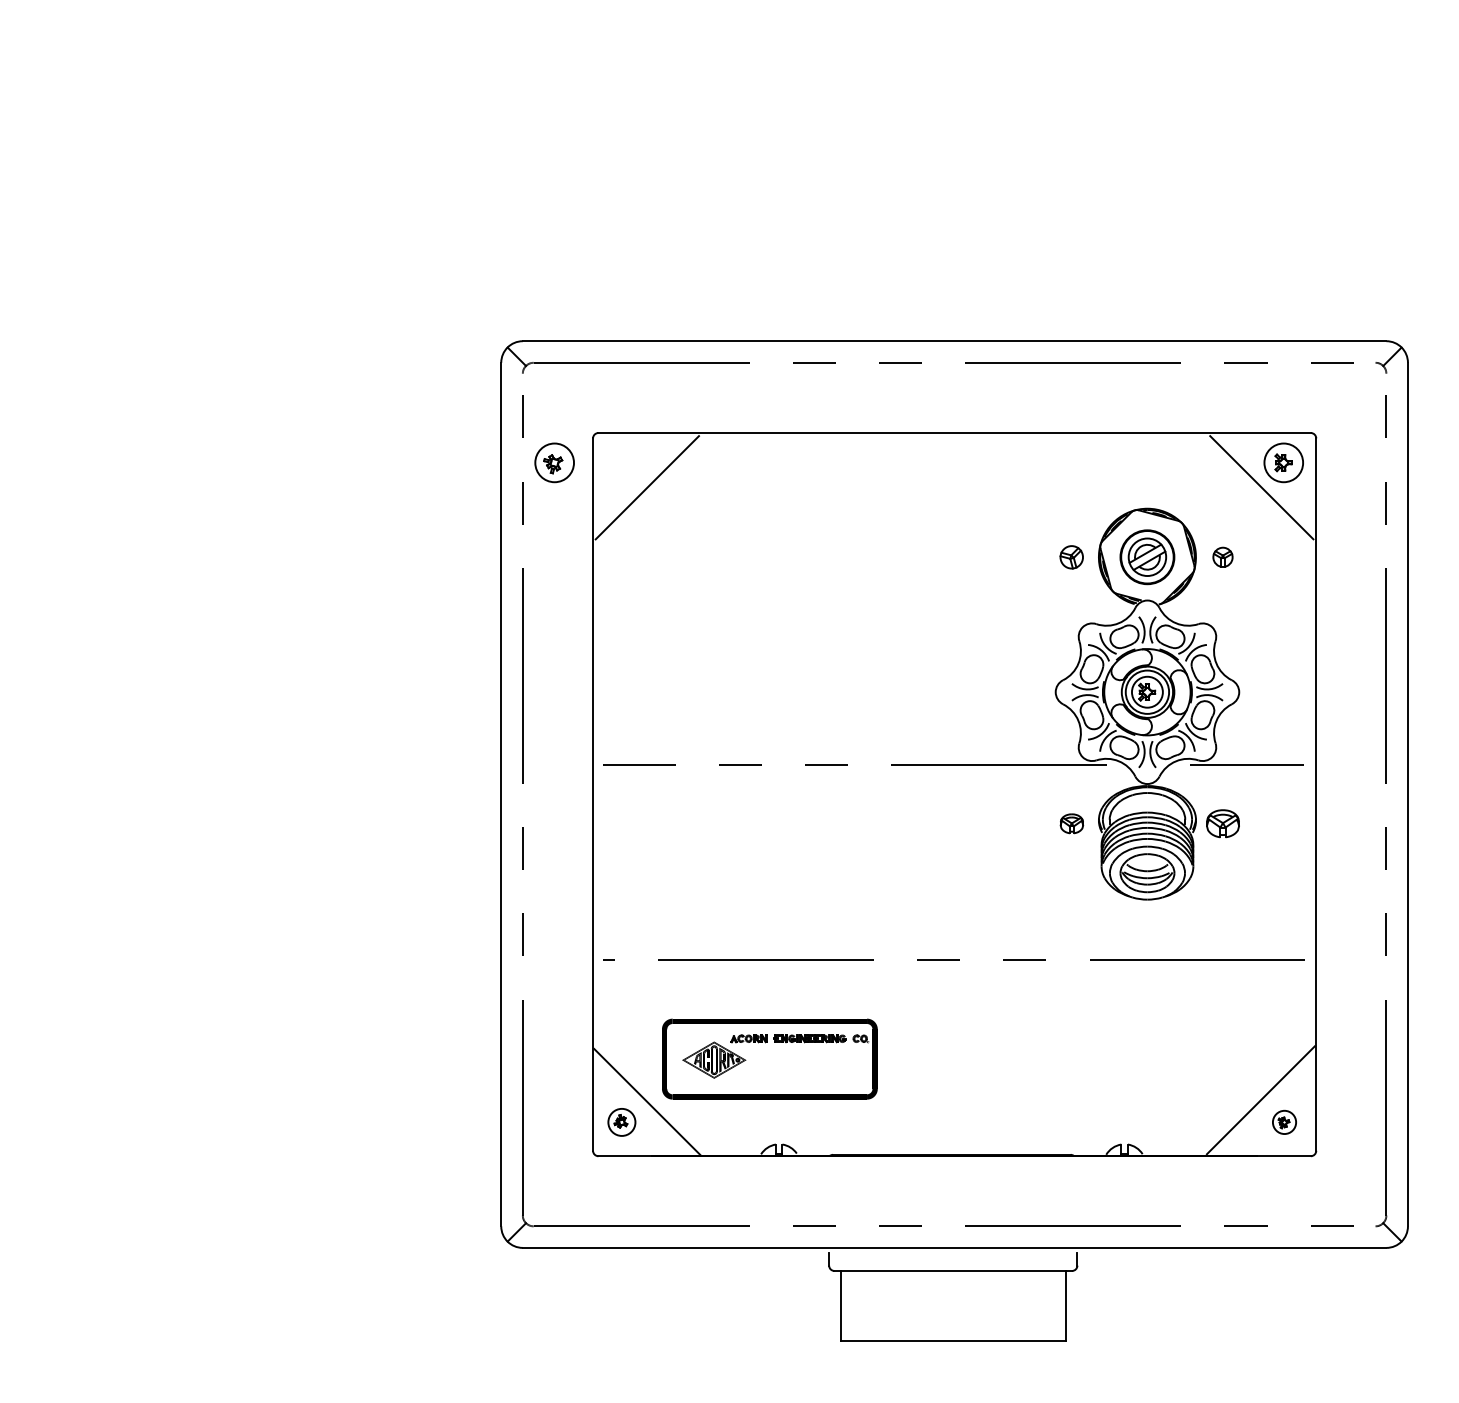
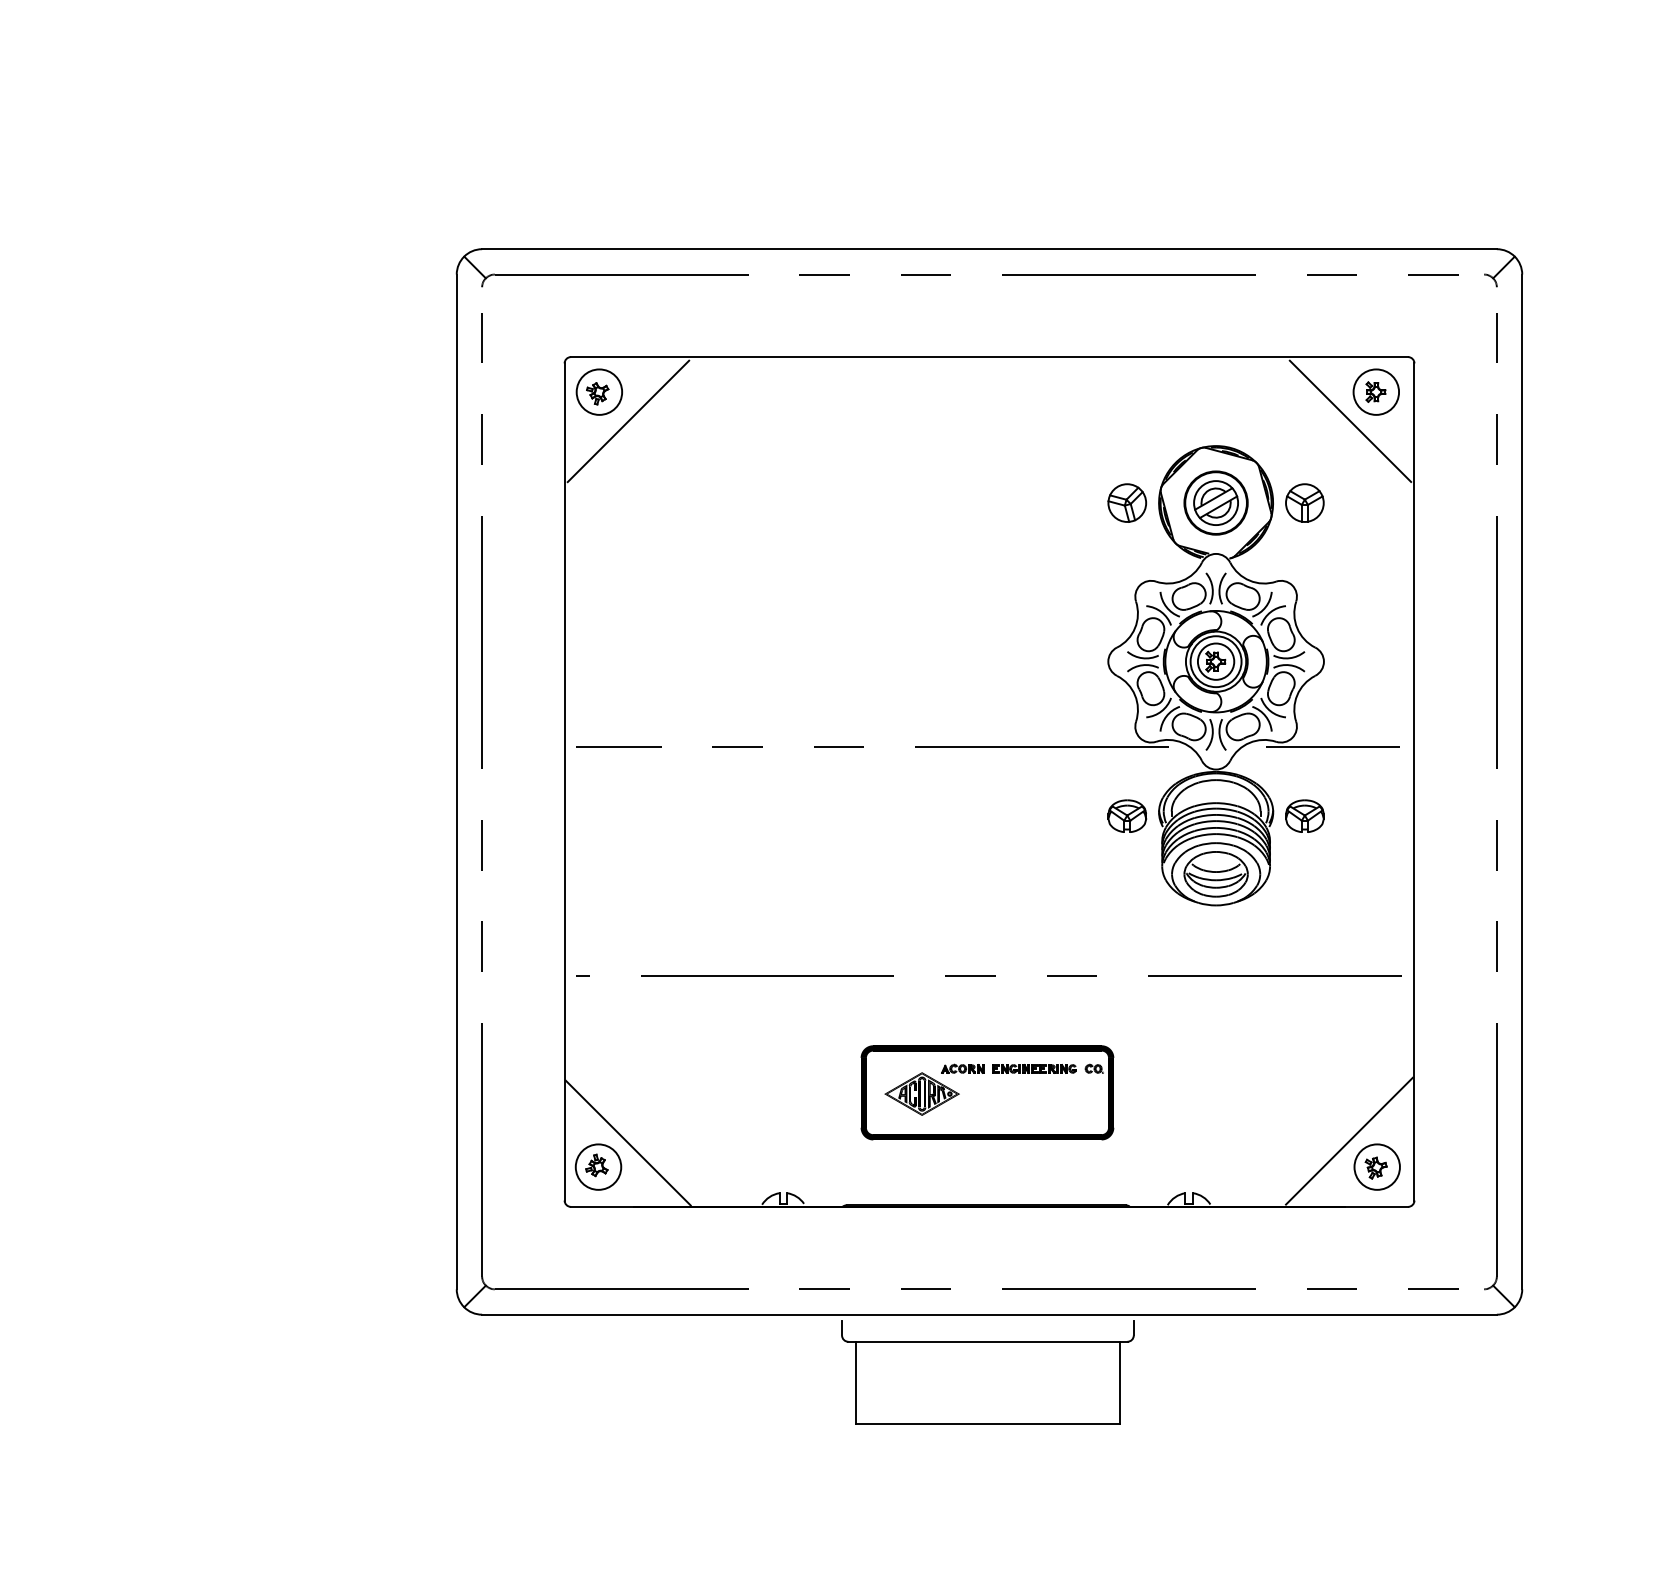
part: (554, 462) -> (599, 391), moved
part: (1071, 557) -> (1126, 503), size x1.43
part: (1222, 557) -> (1304, 503), size x1.67
part: (1071, 823) -> (1126, 815), size x1.43
part: (769, 1058) -> (987, 1092), moved
part: (621, 1122) -> (598, 1167), size x1.43
part: (1284, 1122) -> (1377, 1167), size x1.67

